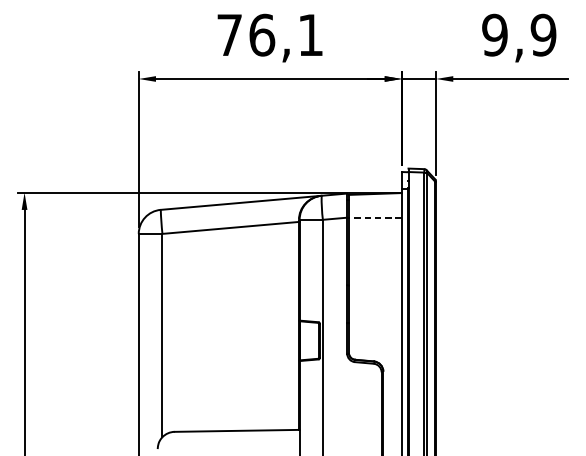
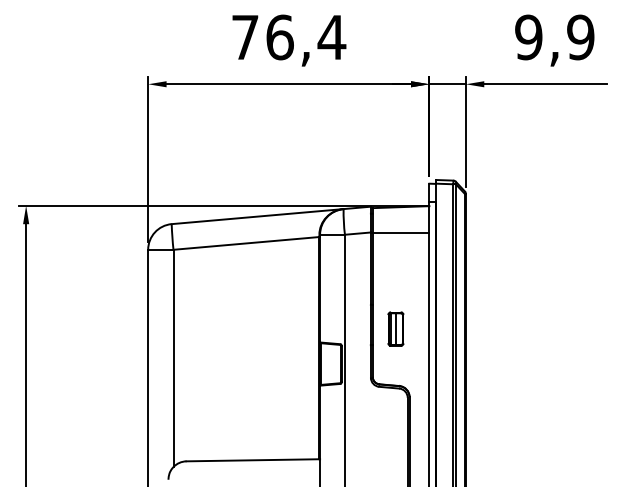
text: (310, 35) -> (331, 37), 76,1 -> 76,4
line: (374, 217) -> (400, 232), dashed -> solid
part: (370, 307) -> (395, 328), added

